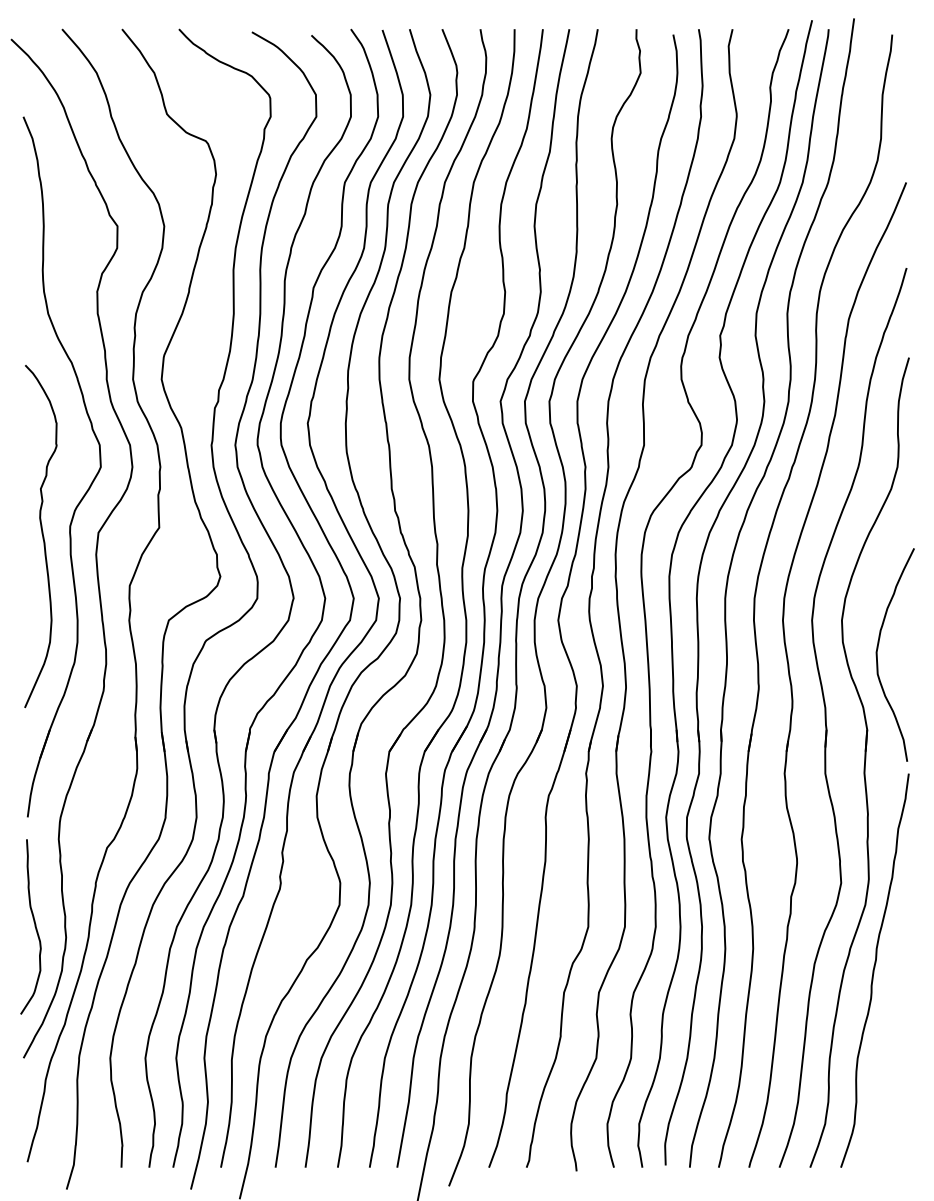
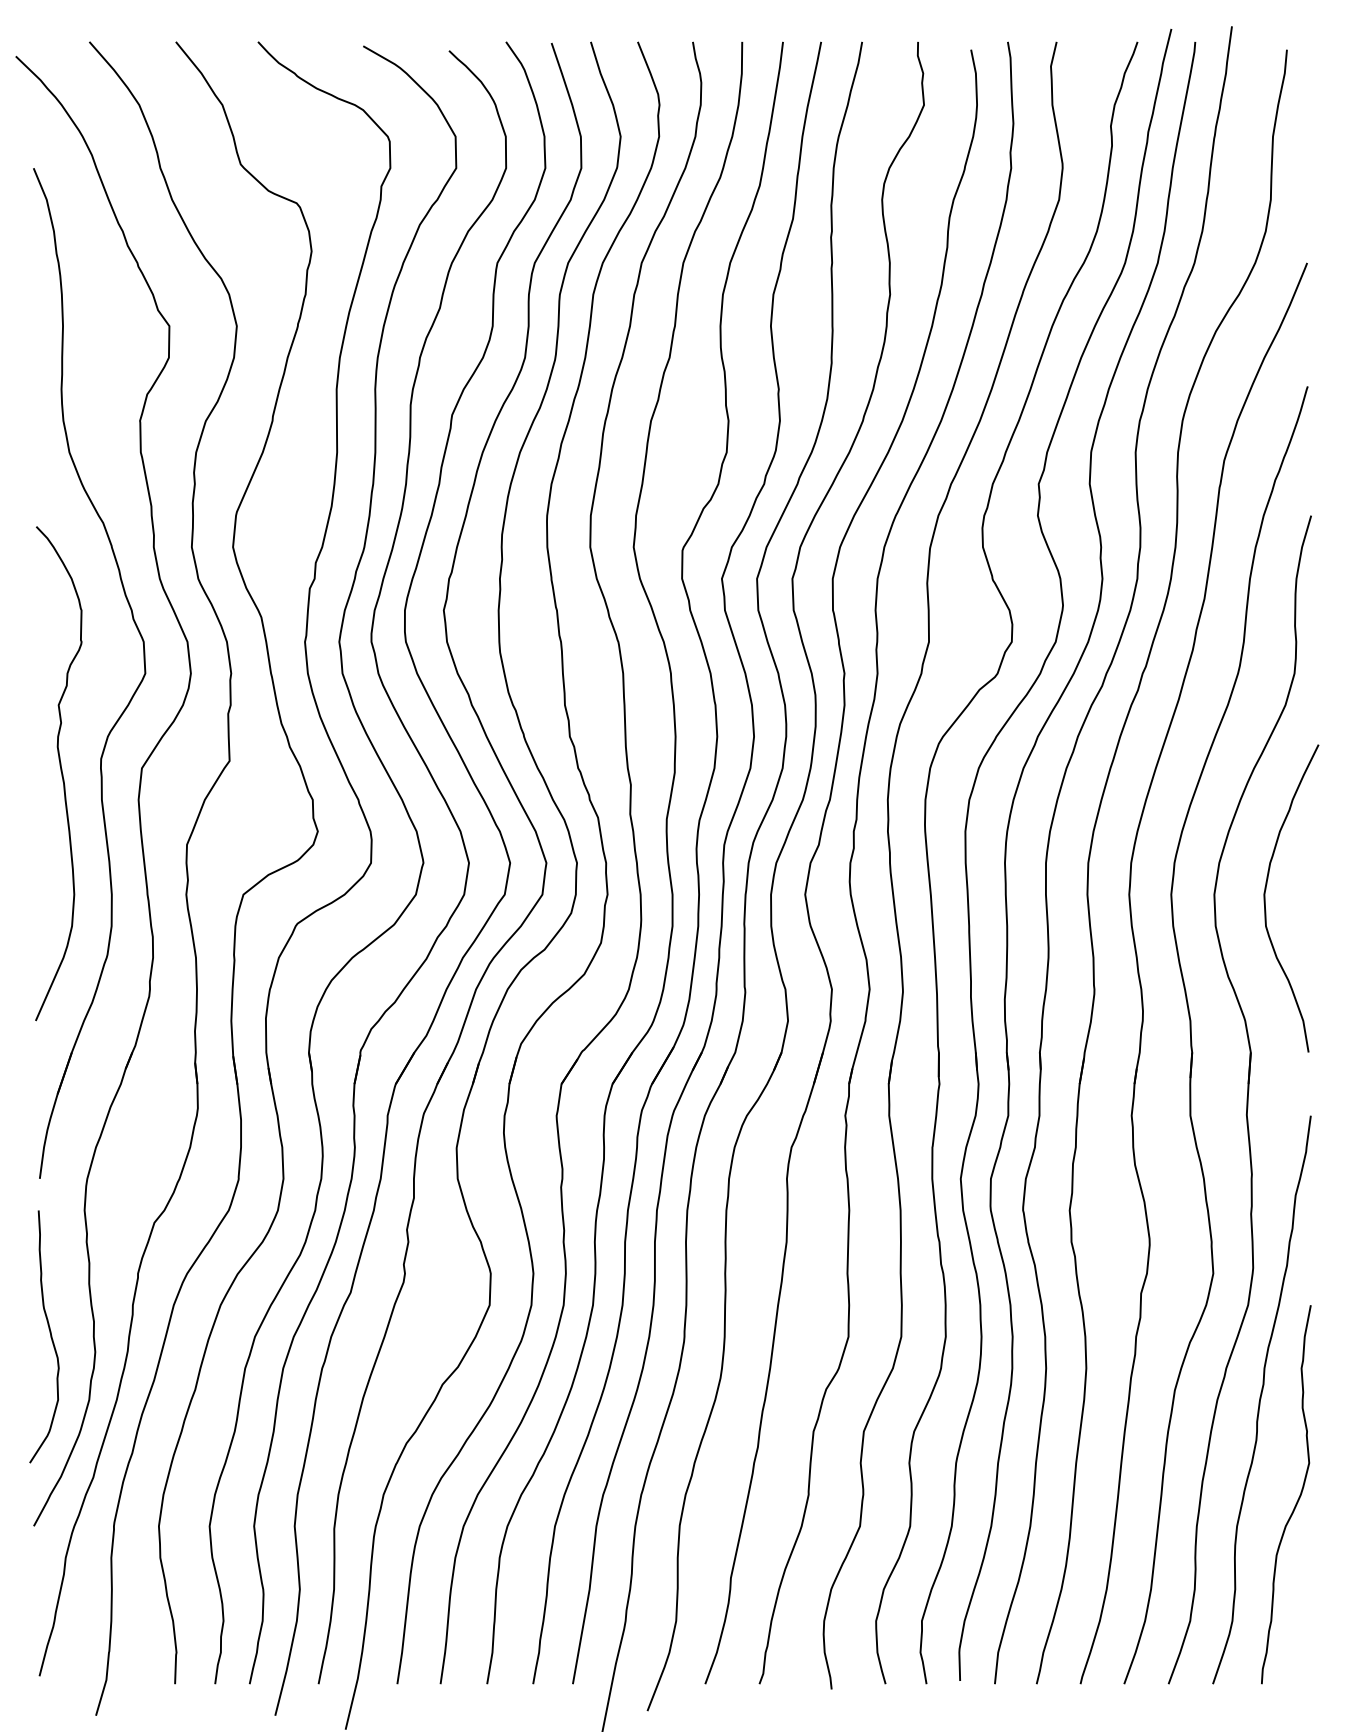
curve: (877, 654) -> (1265, 897), moved
curve: (899, 1039) -> (1297, 1499), added

